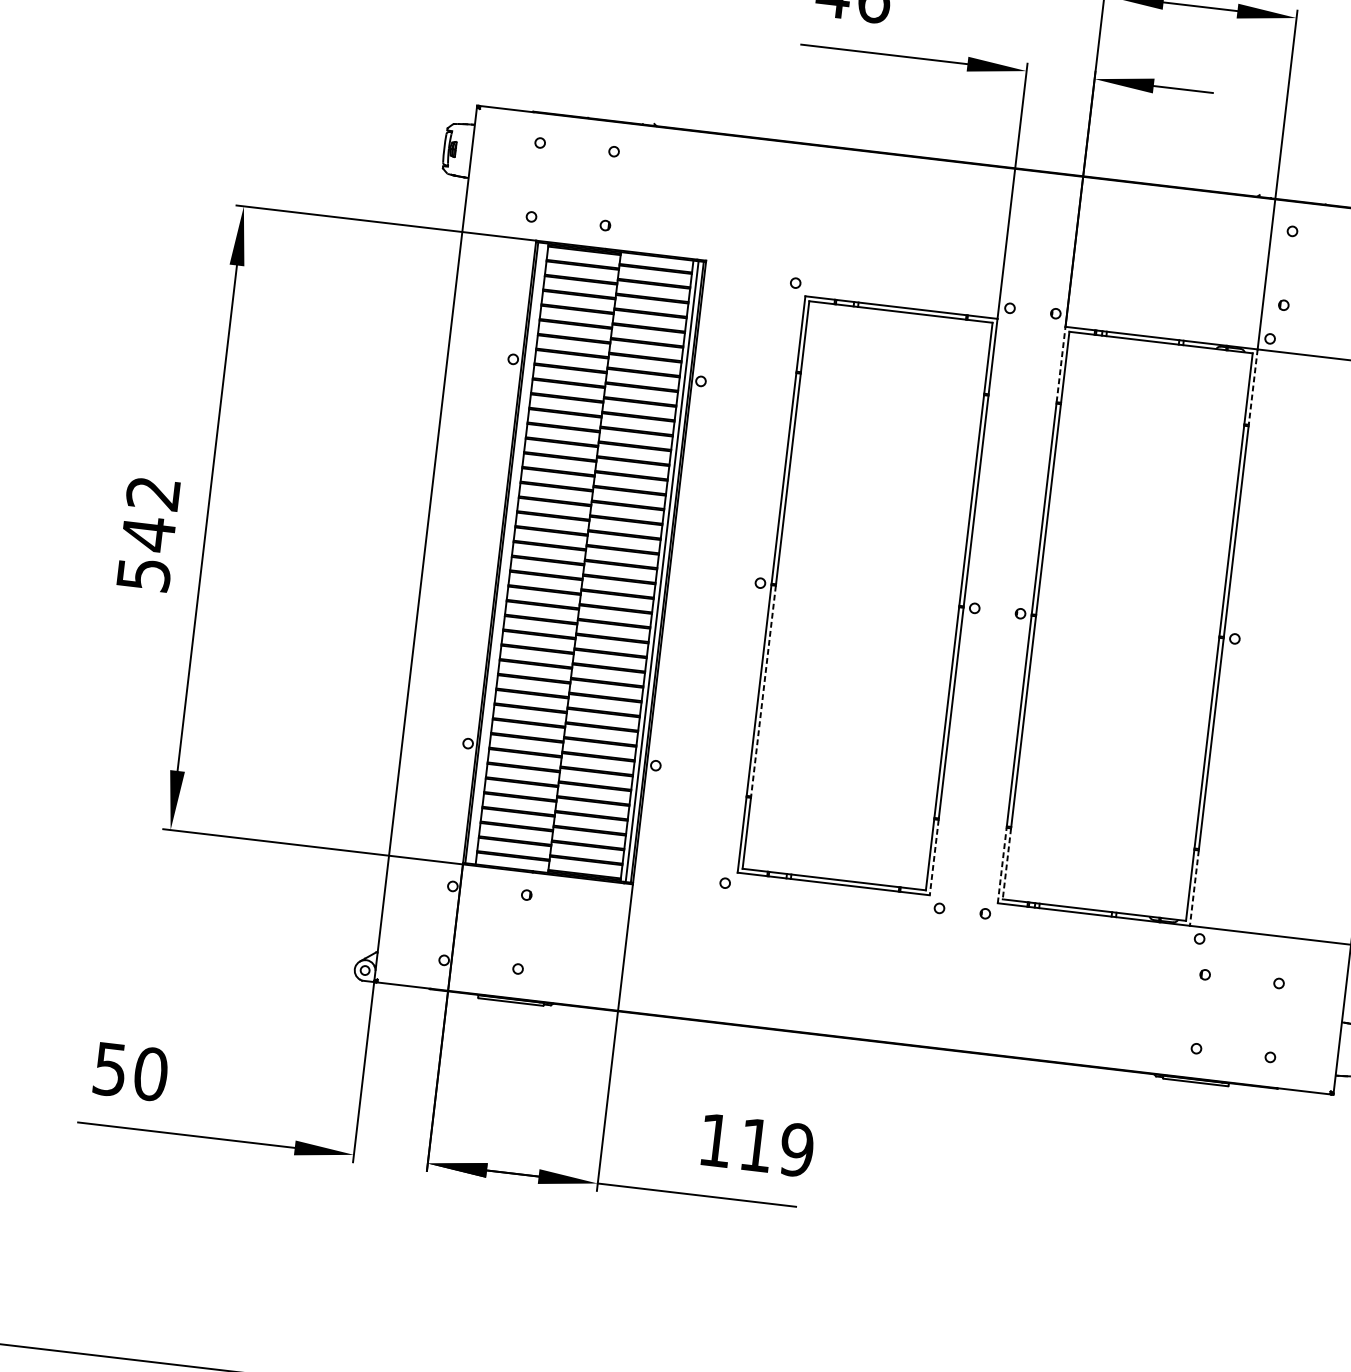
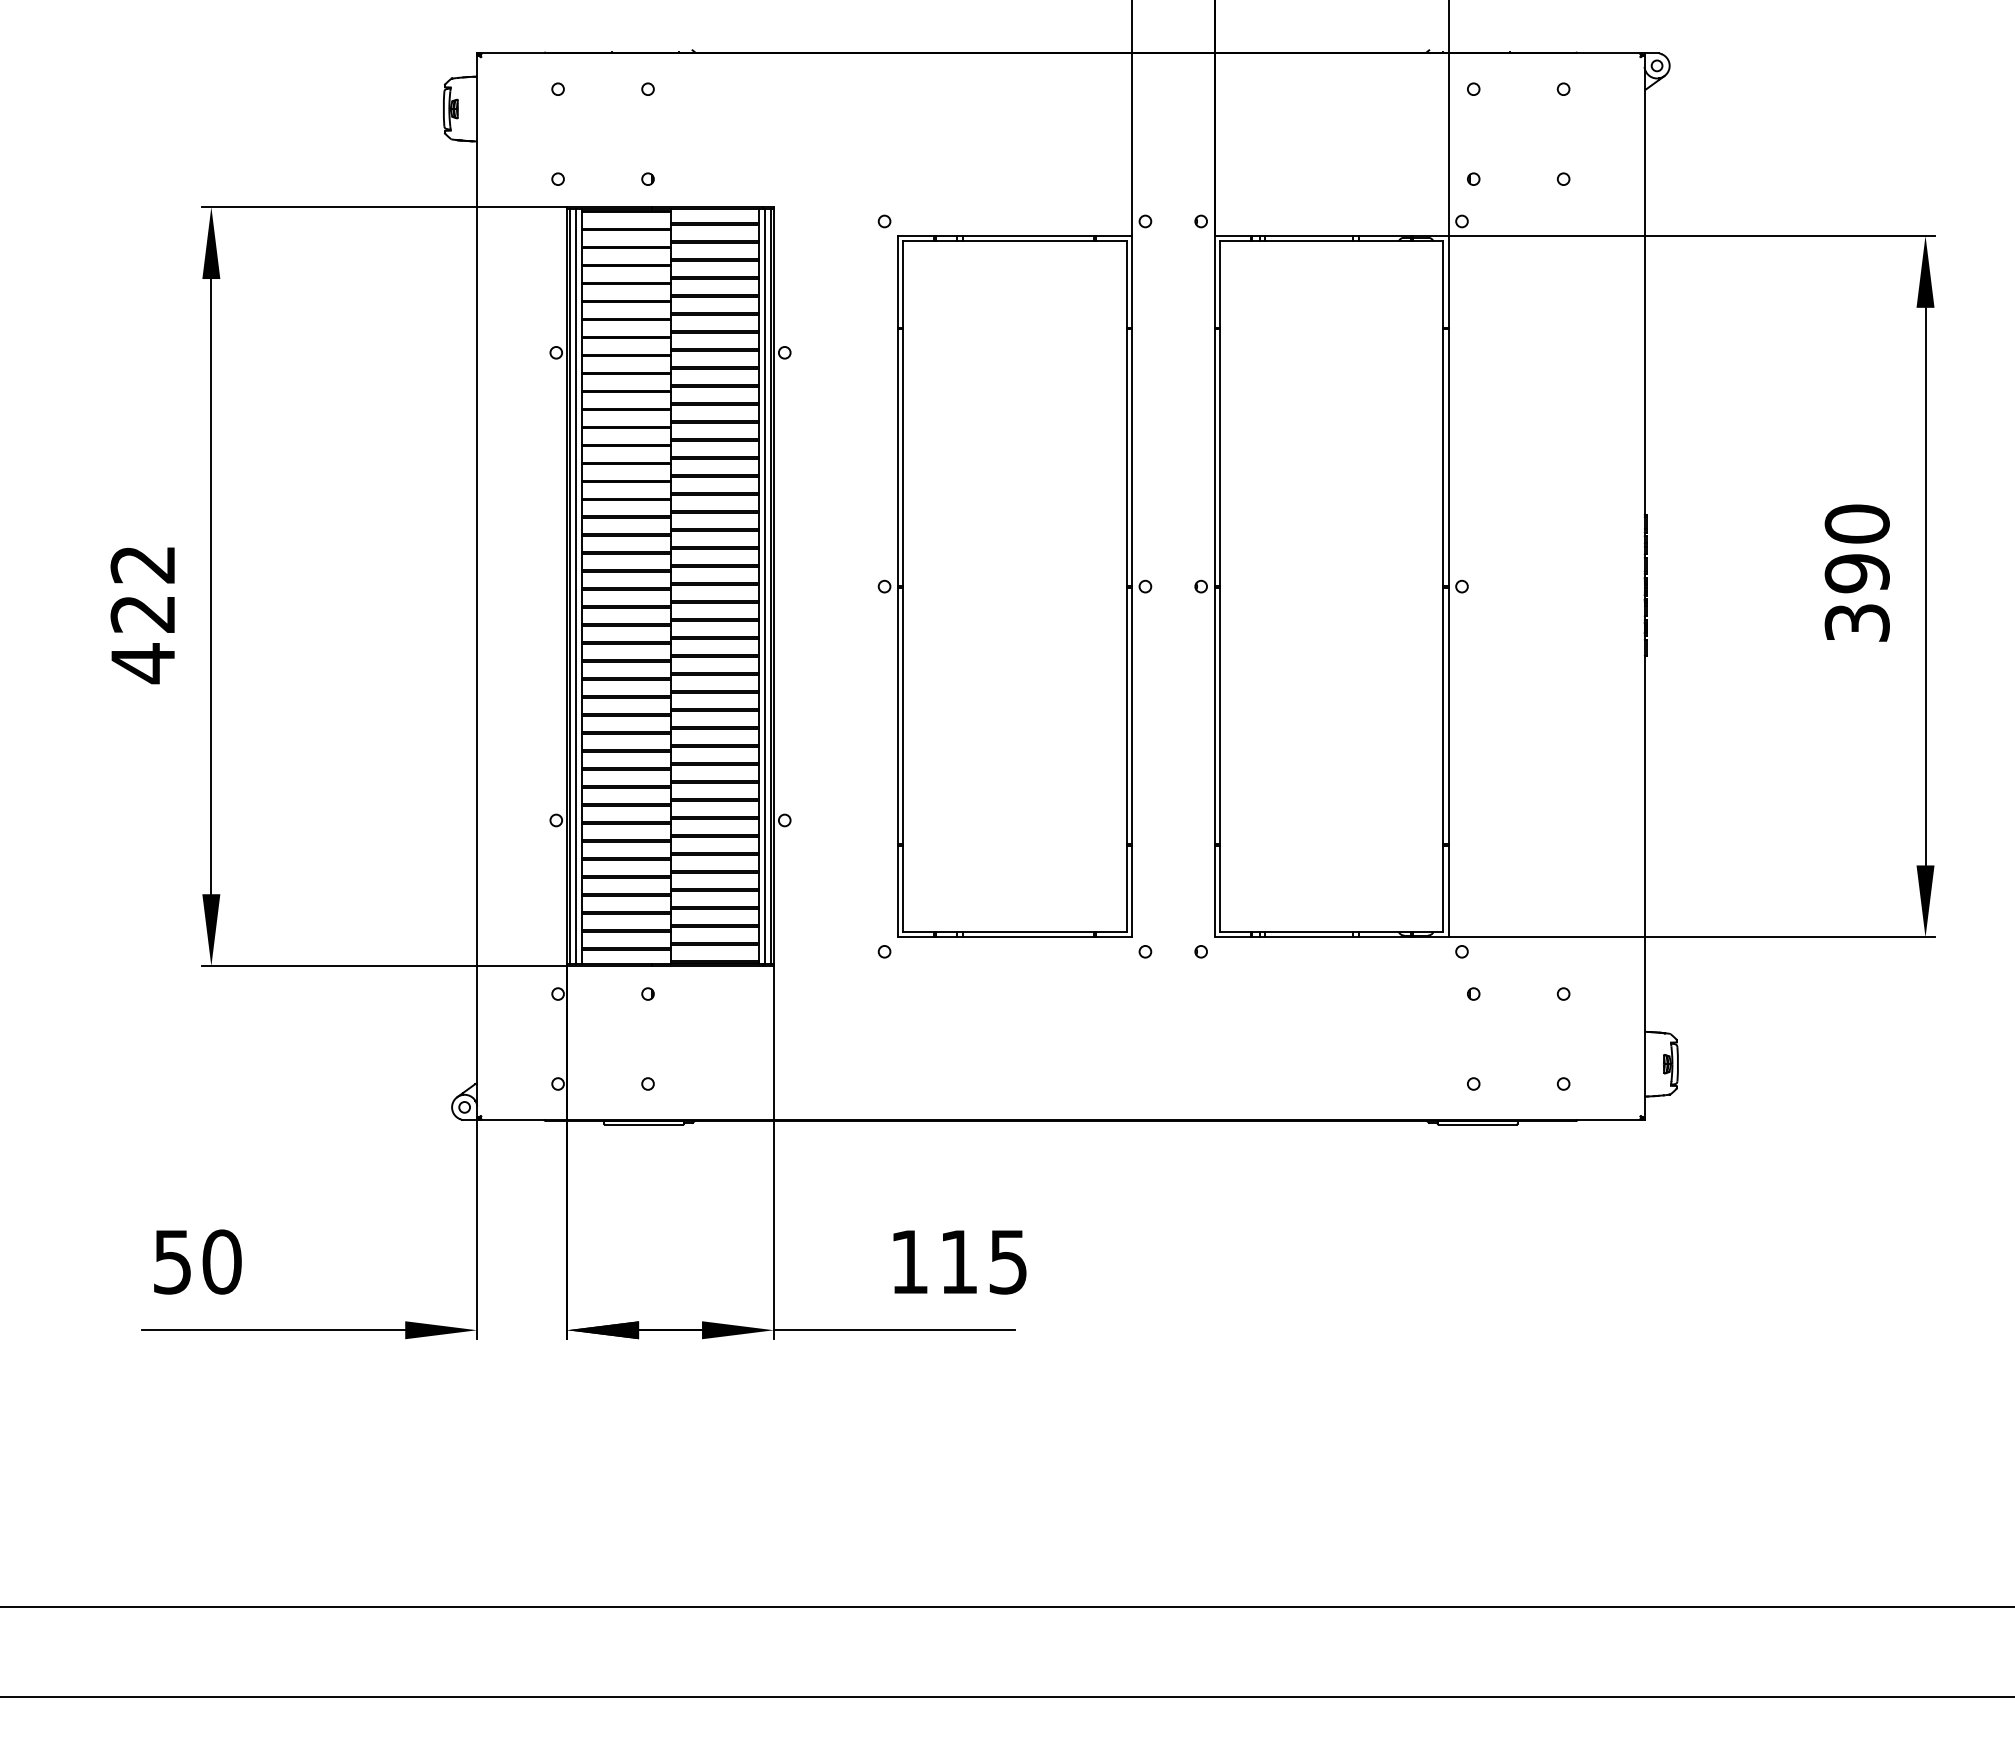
line: (1060, 364) -> (1214, 281), dashed -> solid
line: (1253, 386) -> (1448, 281), dashed -> solid
line: (507, 553) -> (576, 586), added
text: (145, 554) -> (142, 638), 542 -> 422
line: (763, 691) -> (903, 716), dashed -> solid
line: (933, 857) -> (1131, 891), dashed -> solid
line: (1007, 864) -> (1220, 889), dashed -> solid
line: (1002, 865) -> (1214, 891), dashed -> solid
line: (1194, 888) -> (1448, 891), dashed -> solid
text: (796, 1149) -> (1007, 1261), 119 -> 115

